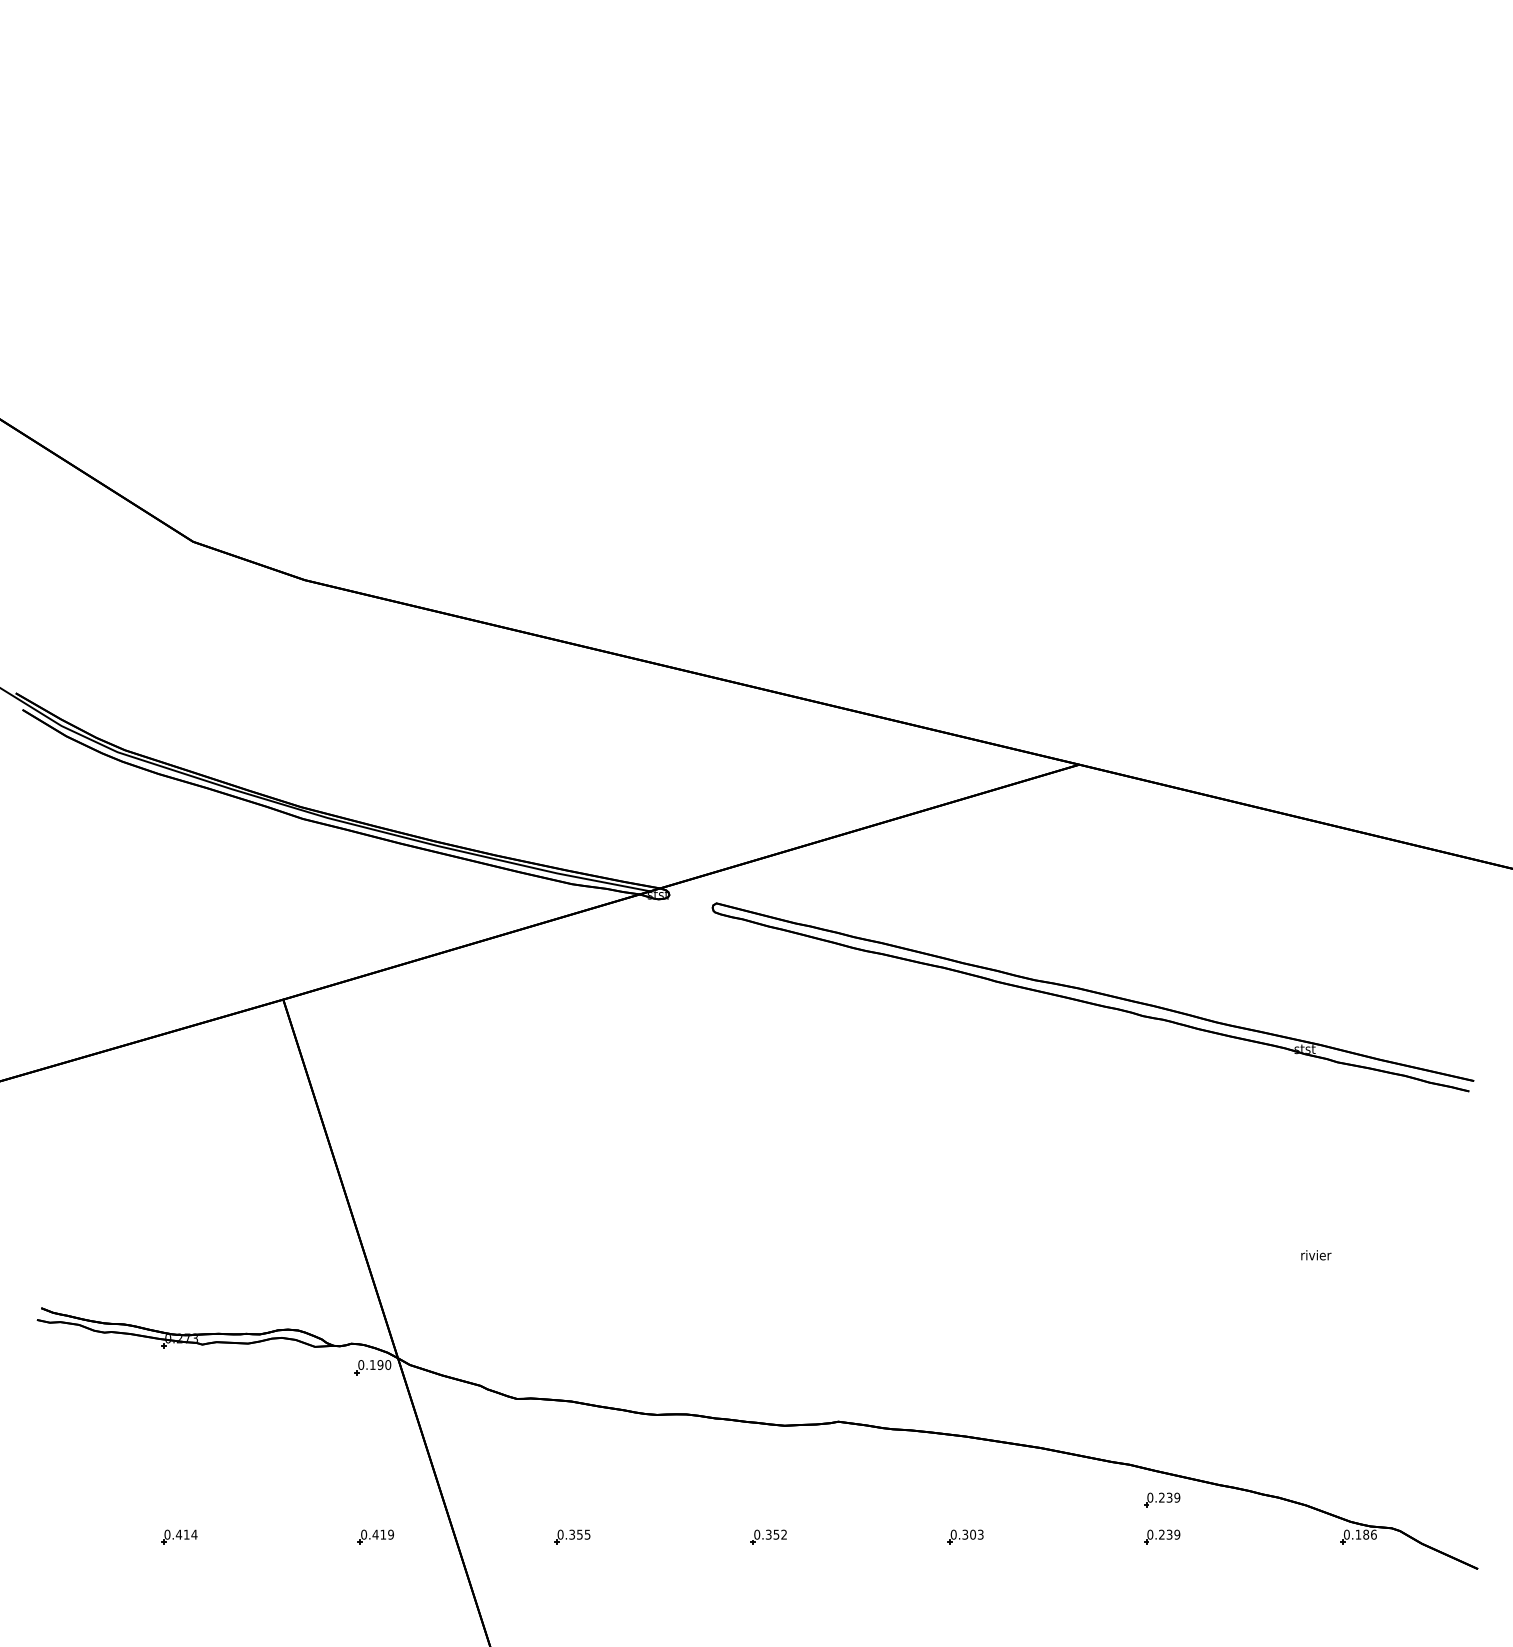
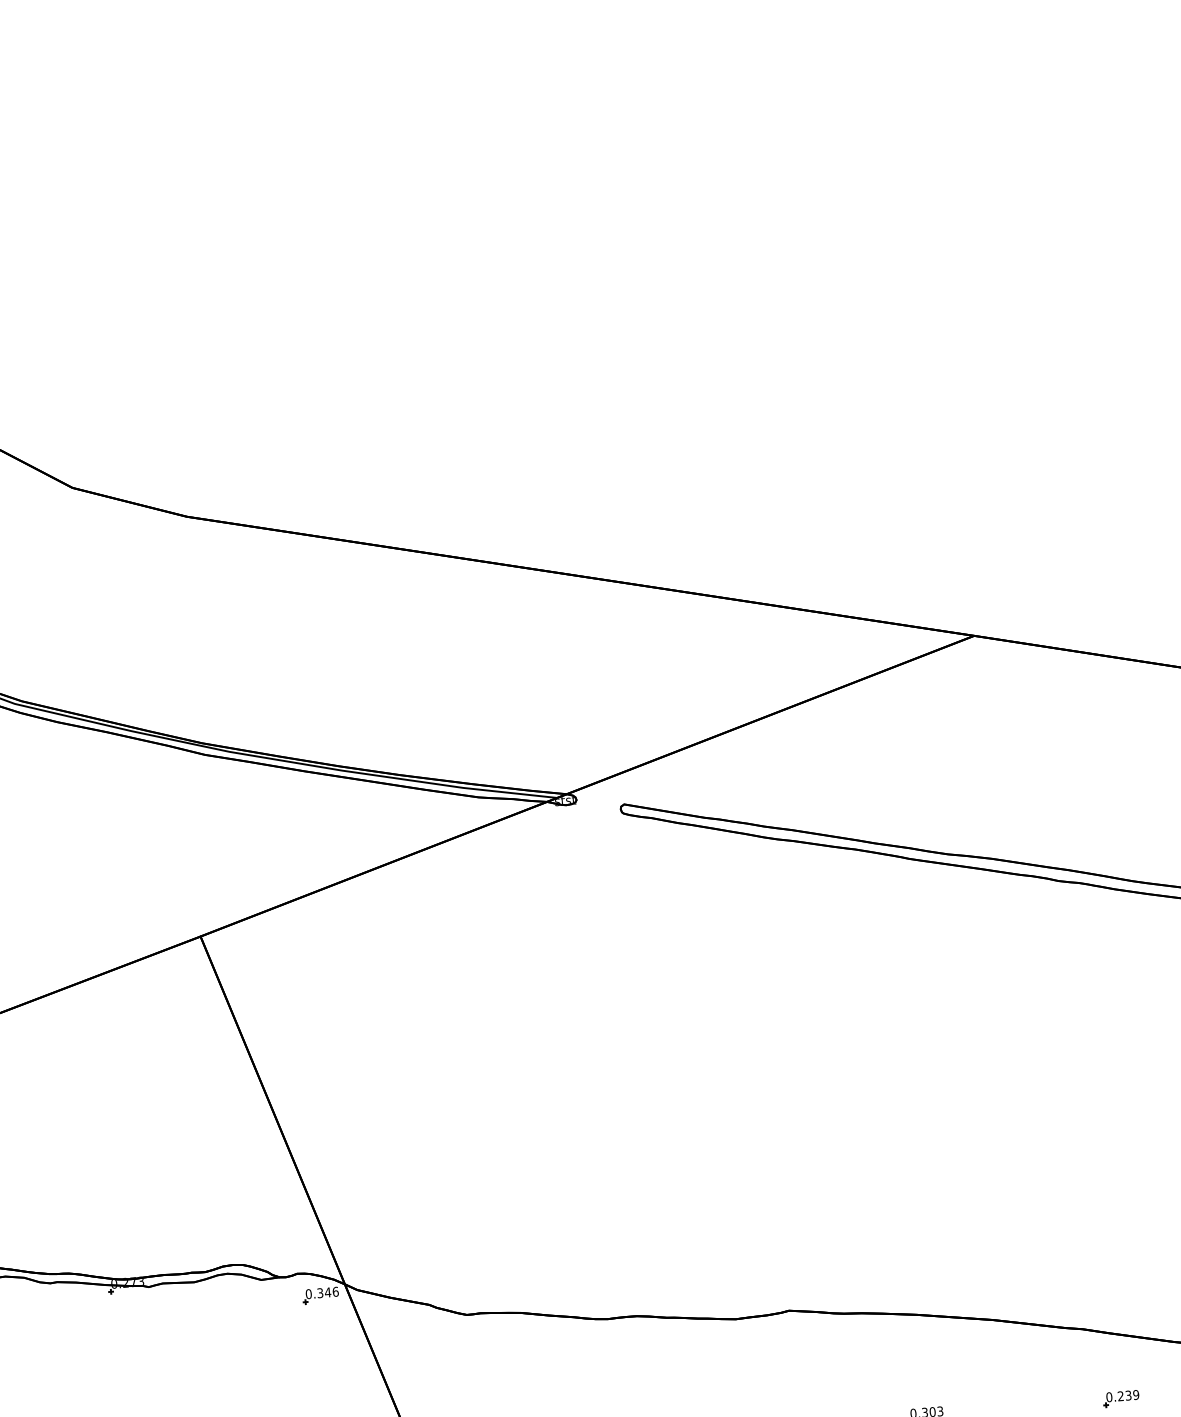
text: (380, 1364) -> (327, 1292), 0.190 -> 0.346
part: (1162, 1499) -> (1118, 1361), removed

